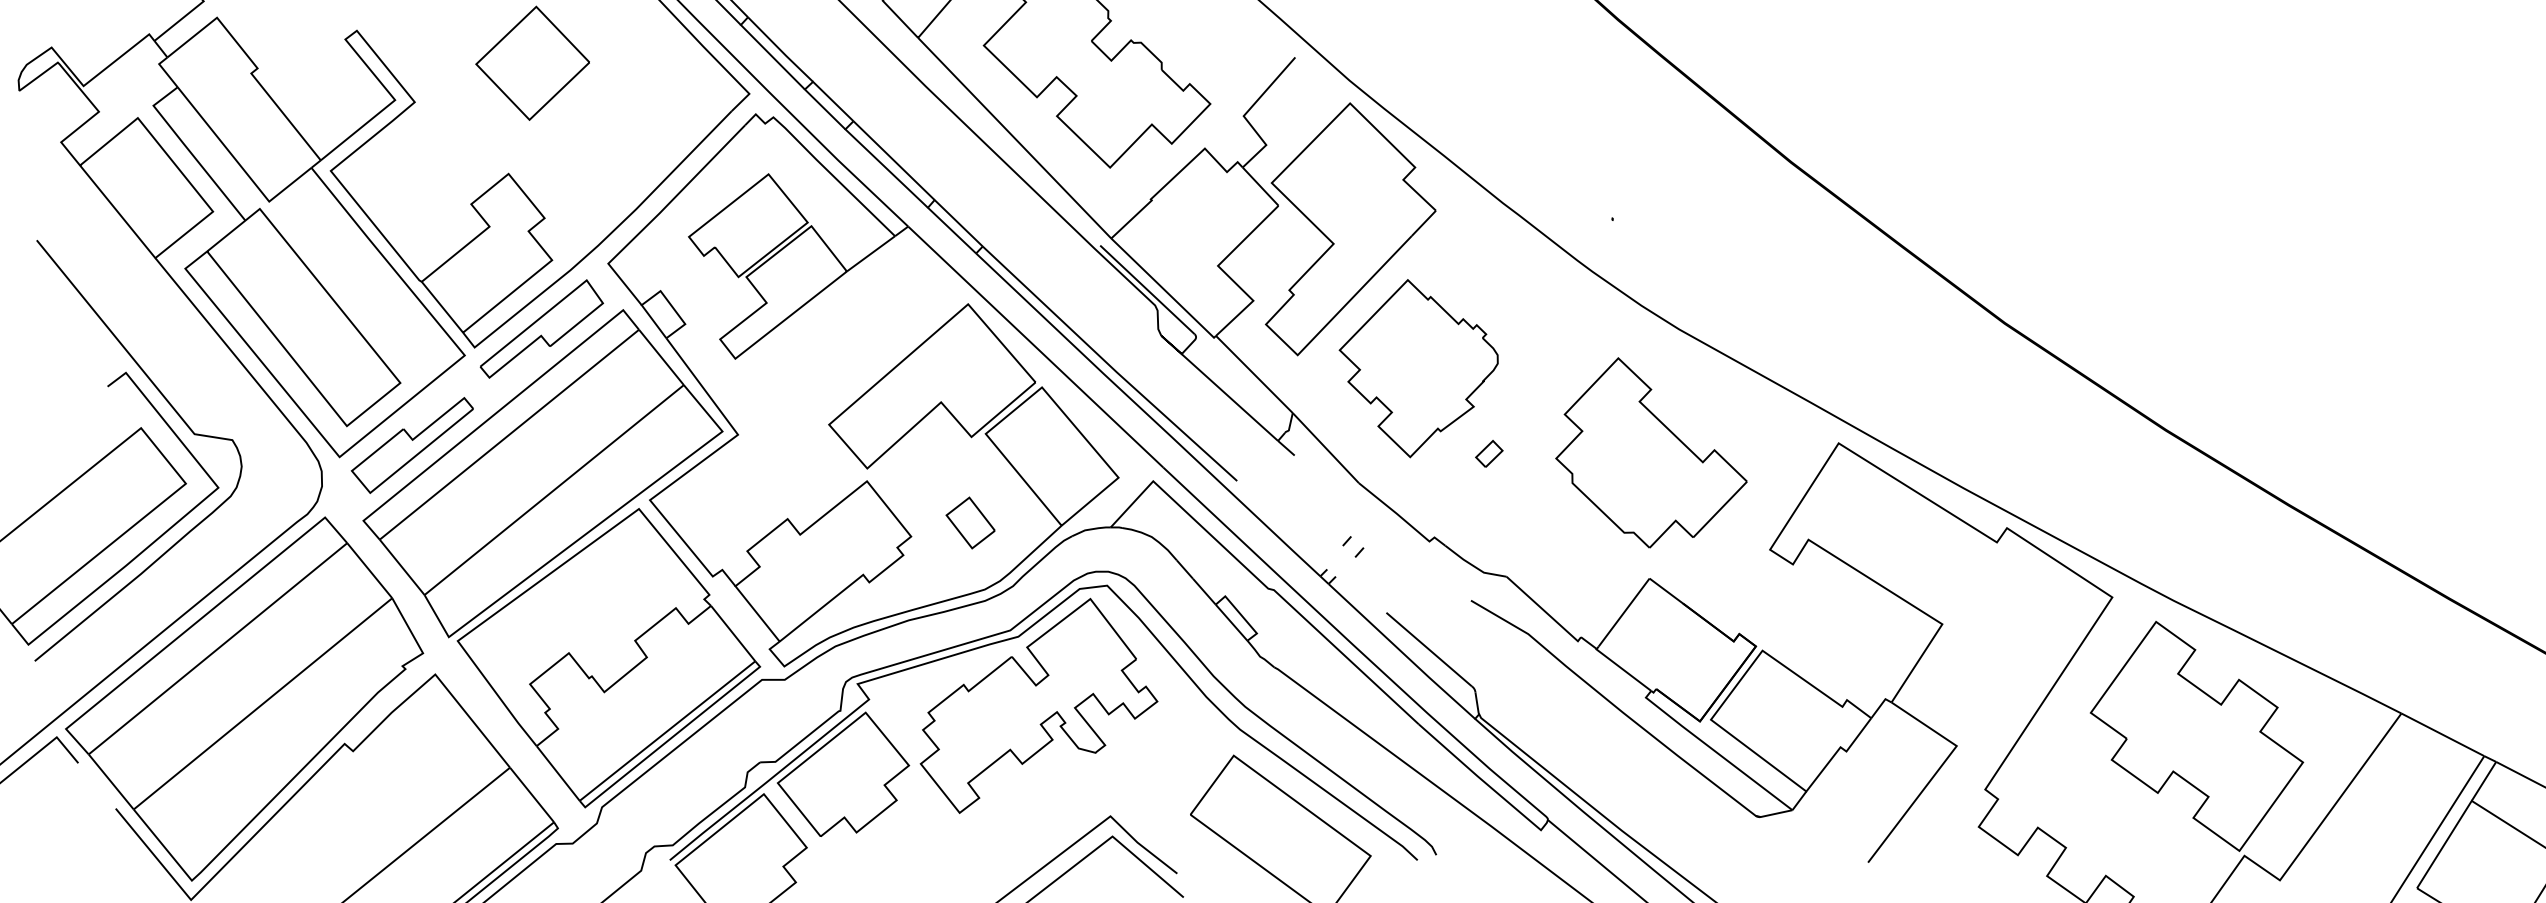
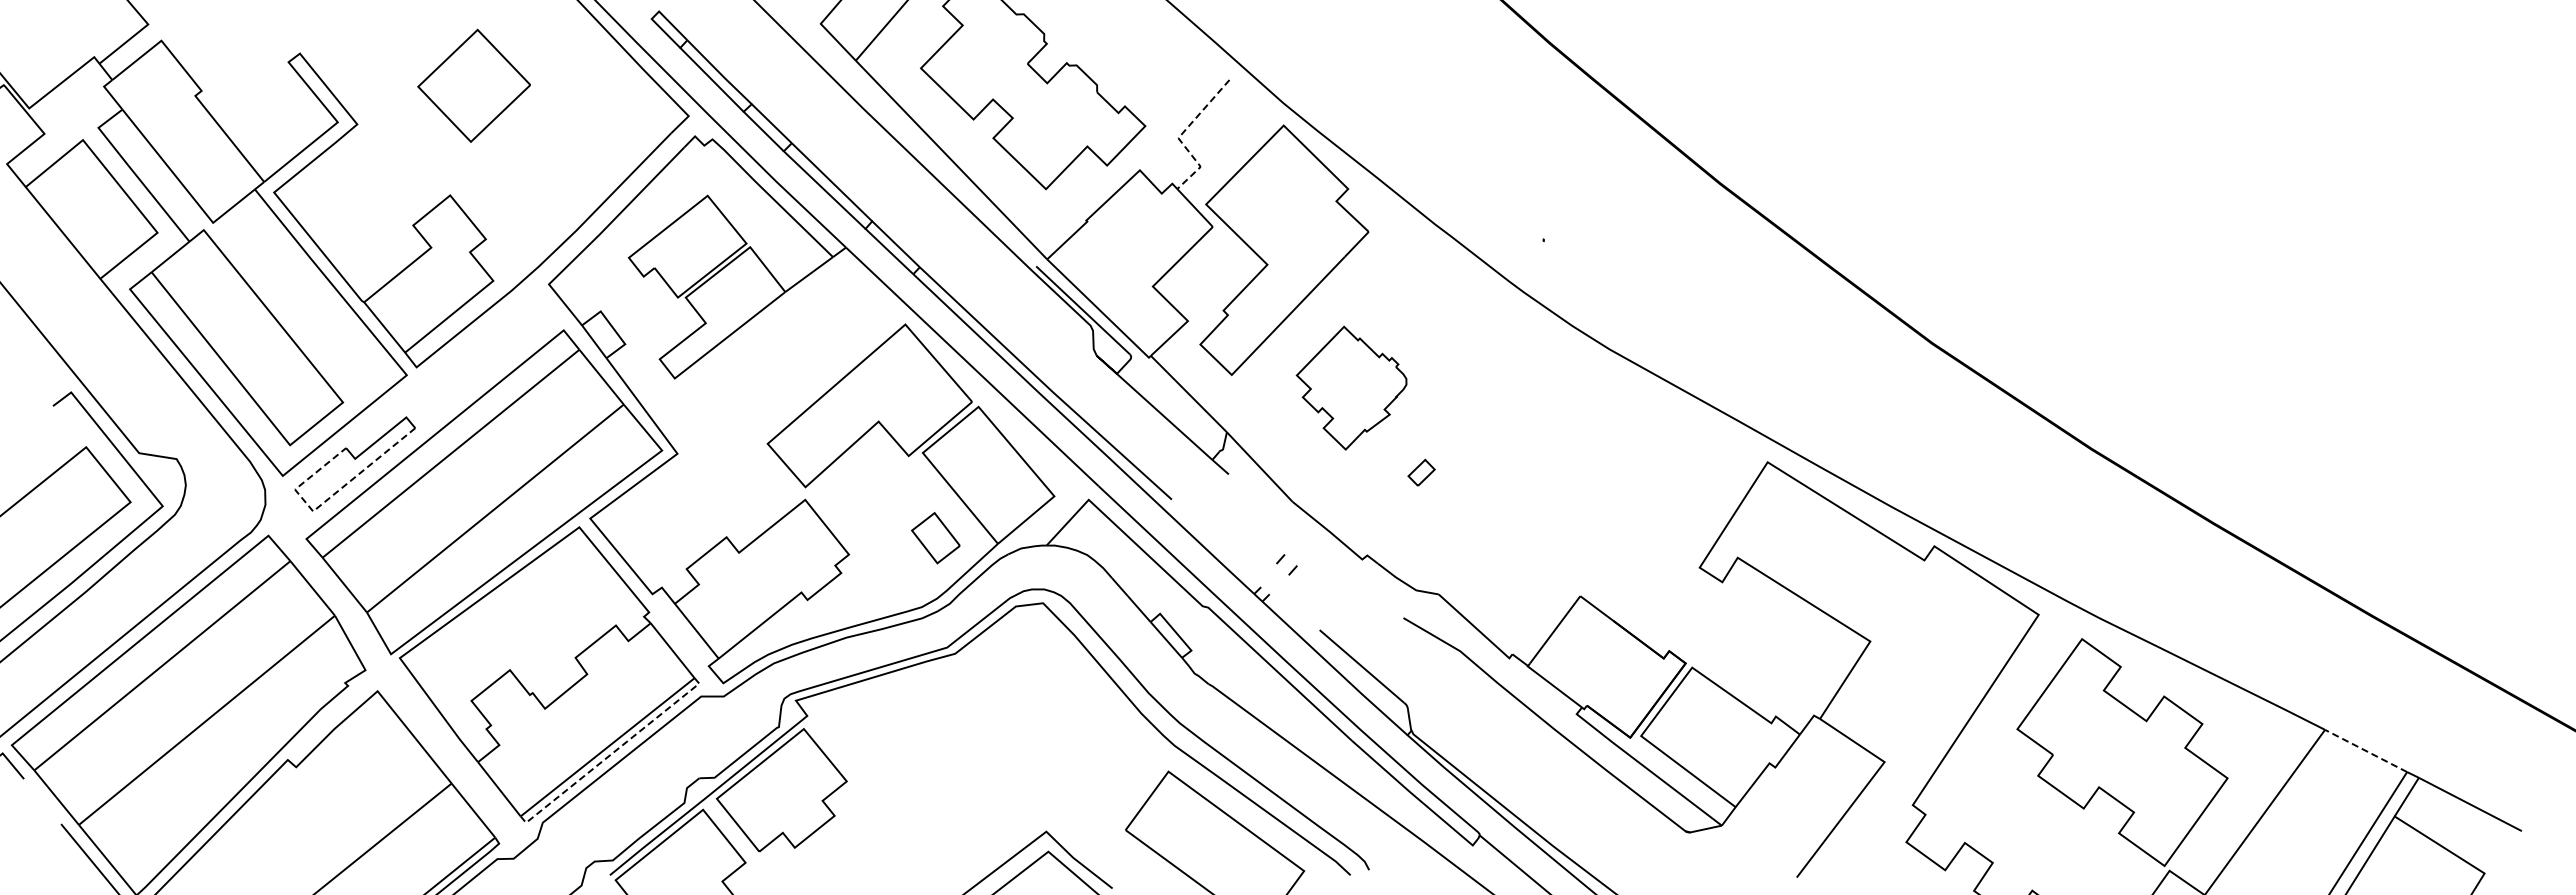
line: (1245, 113) -> (1180, 135), solid -> dashed
part: (541, 328) -> (482, 348), removed
part: (1418, 367) -> (1351, 387), size x0.7
part: (1650, 452) -> (1581, 471), removed
line: (383, 481) -> (326, 500), solid -> dashed
part: (970, 523) -> (935, 538), moved
part: (1038, 706) -> (975, 722), removed
line: (2442, 734) -> (2365, 750), solid -> dashed
line: (672, 737) -> (612, 753), solid -> dashed

